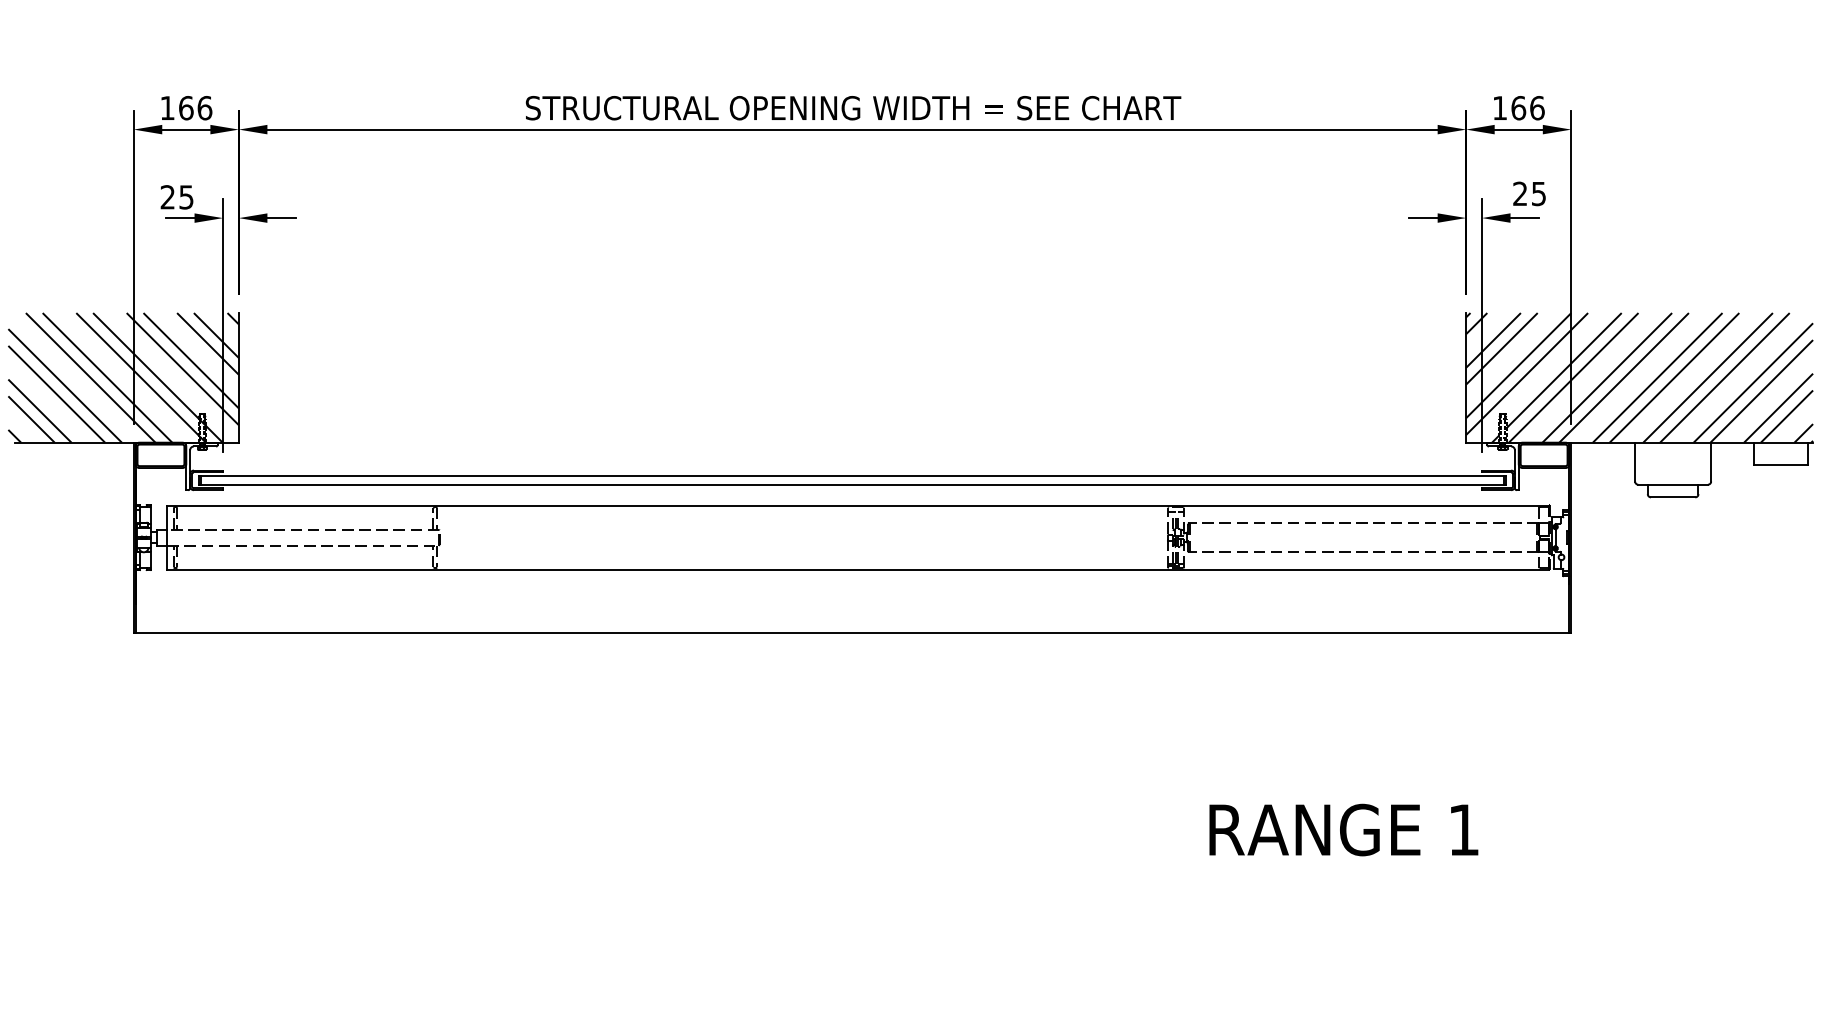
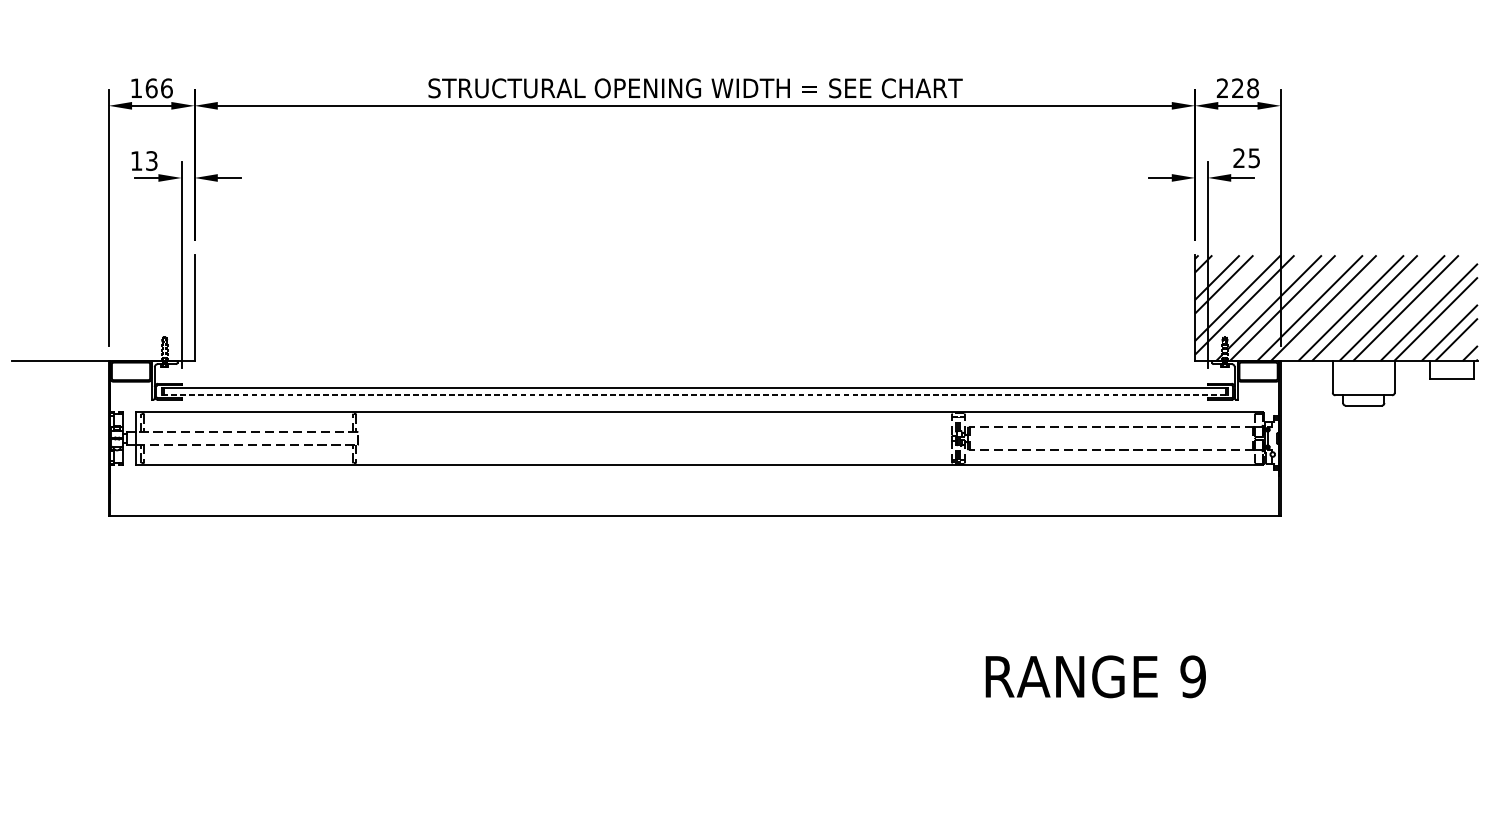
text: (1518, 108) -> (1237, 88), 166 -> 228
text: (176, 197) -> (143, 161), 25 -> 13
hatch: (123, 377) -> (100, 307), removed
line: (852, 484) -> (694, 395), solid -> dashed
text: (1463, 829) -> (1192, 676), 1 -> 9

